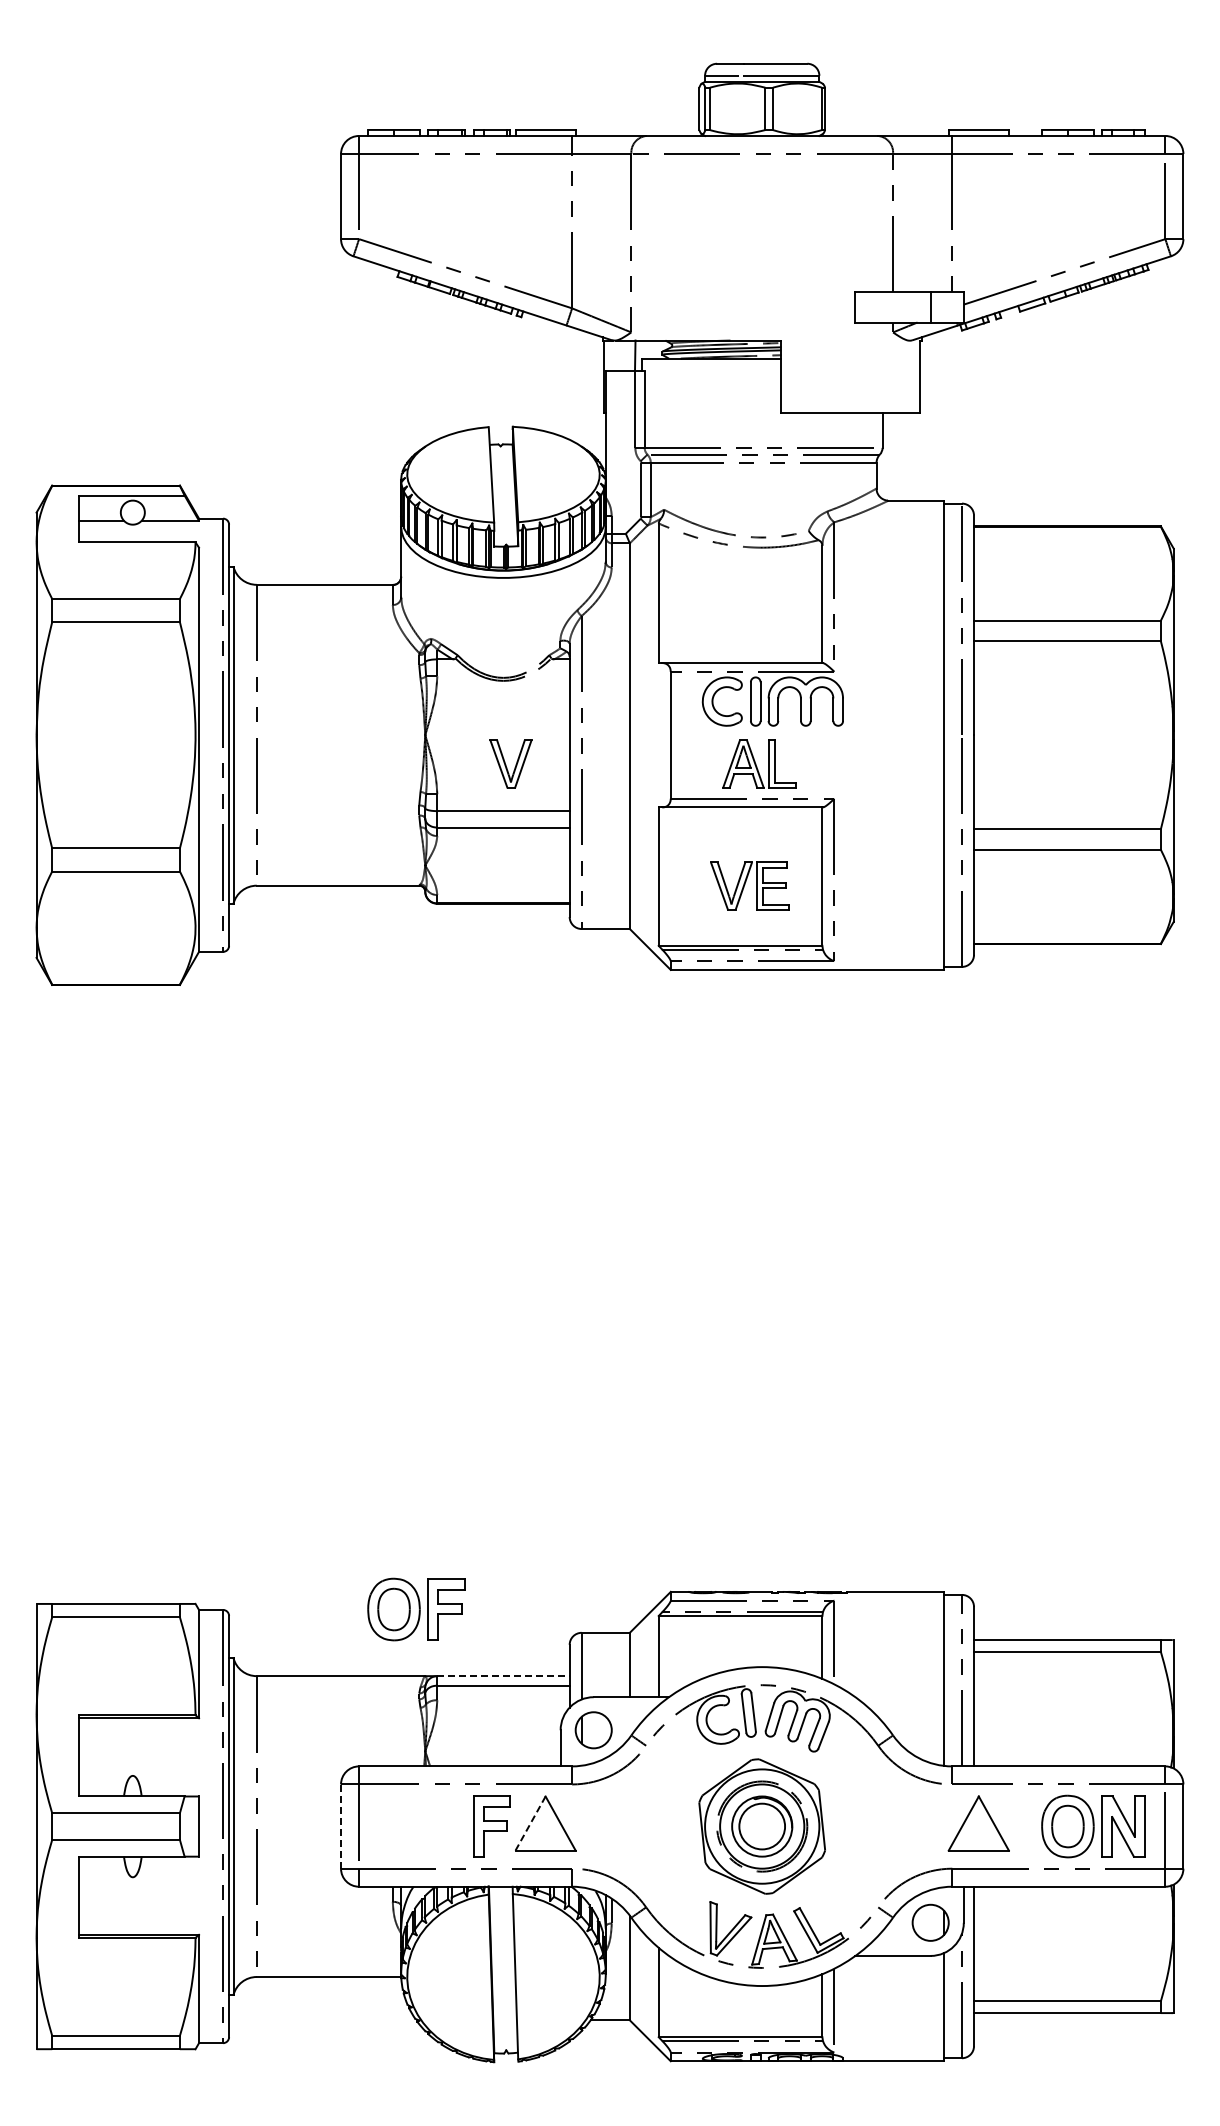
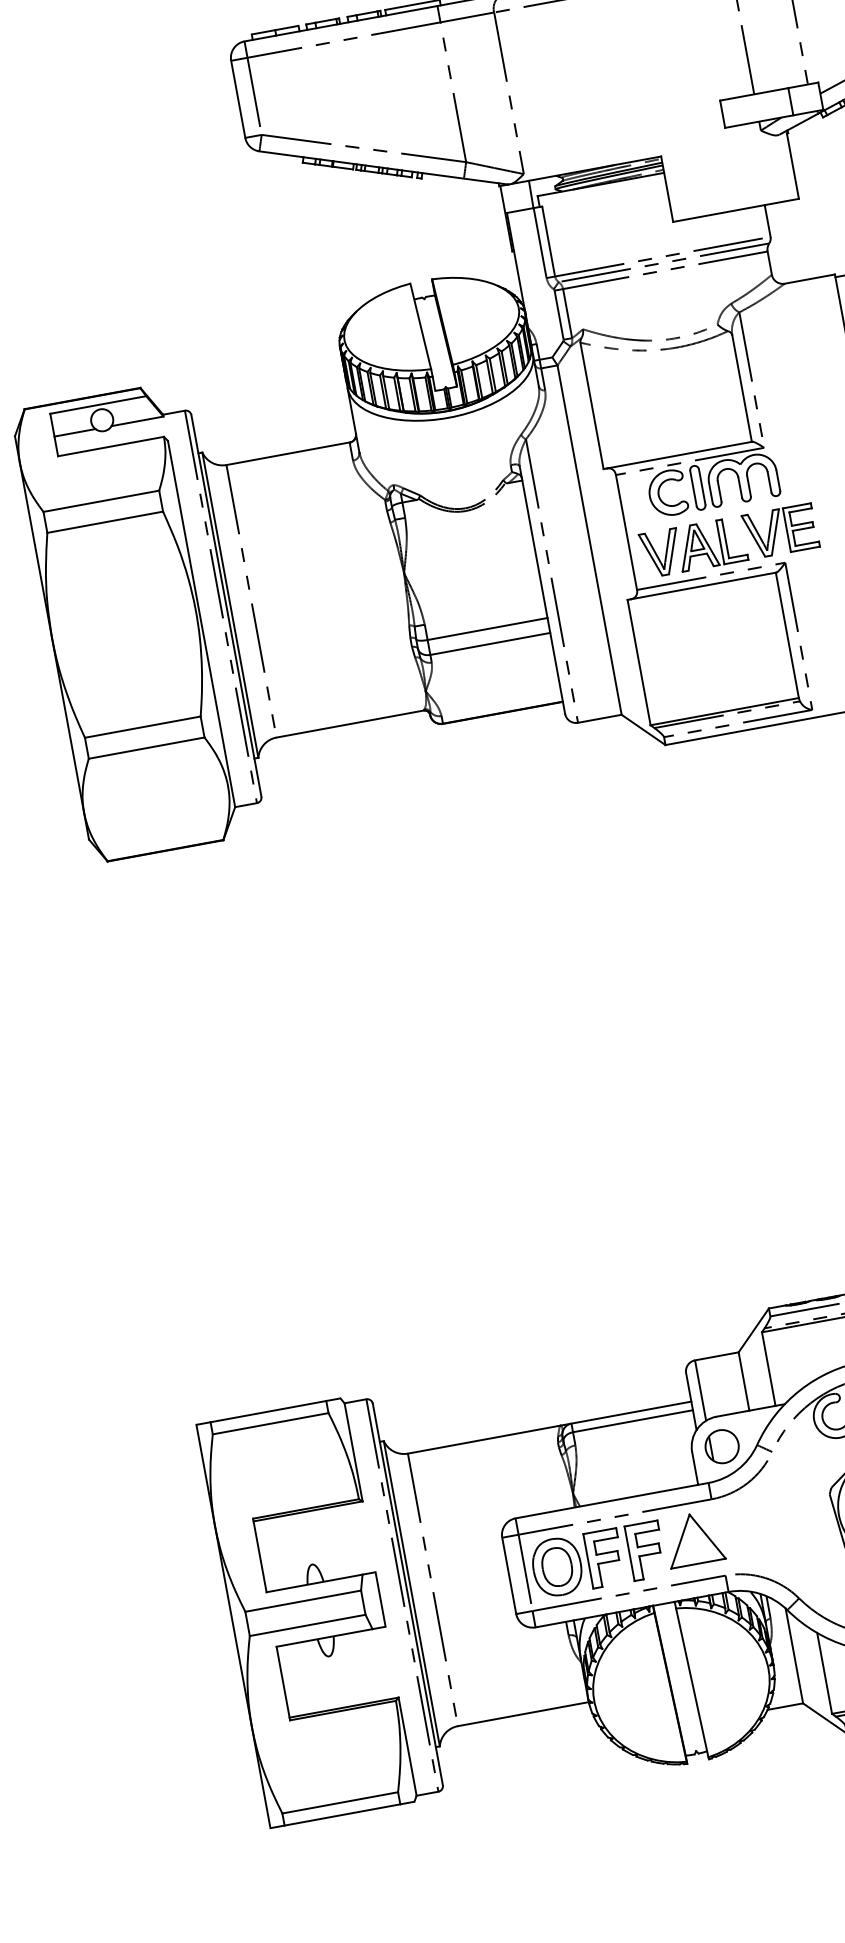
part: (510, 763) -> (660, 552), moved
part: (749, 885) -> (780, 530), moved
part: (416, 1609) -> (577, 1563), moved
line: (503, 1676) -> (631, 1412), dashed -> solid
line: (530, 1823) -> (680, 1541), dashed -> solid
line: (341, 1826) -> (509, 1575), dashed -> solid

